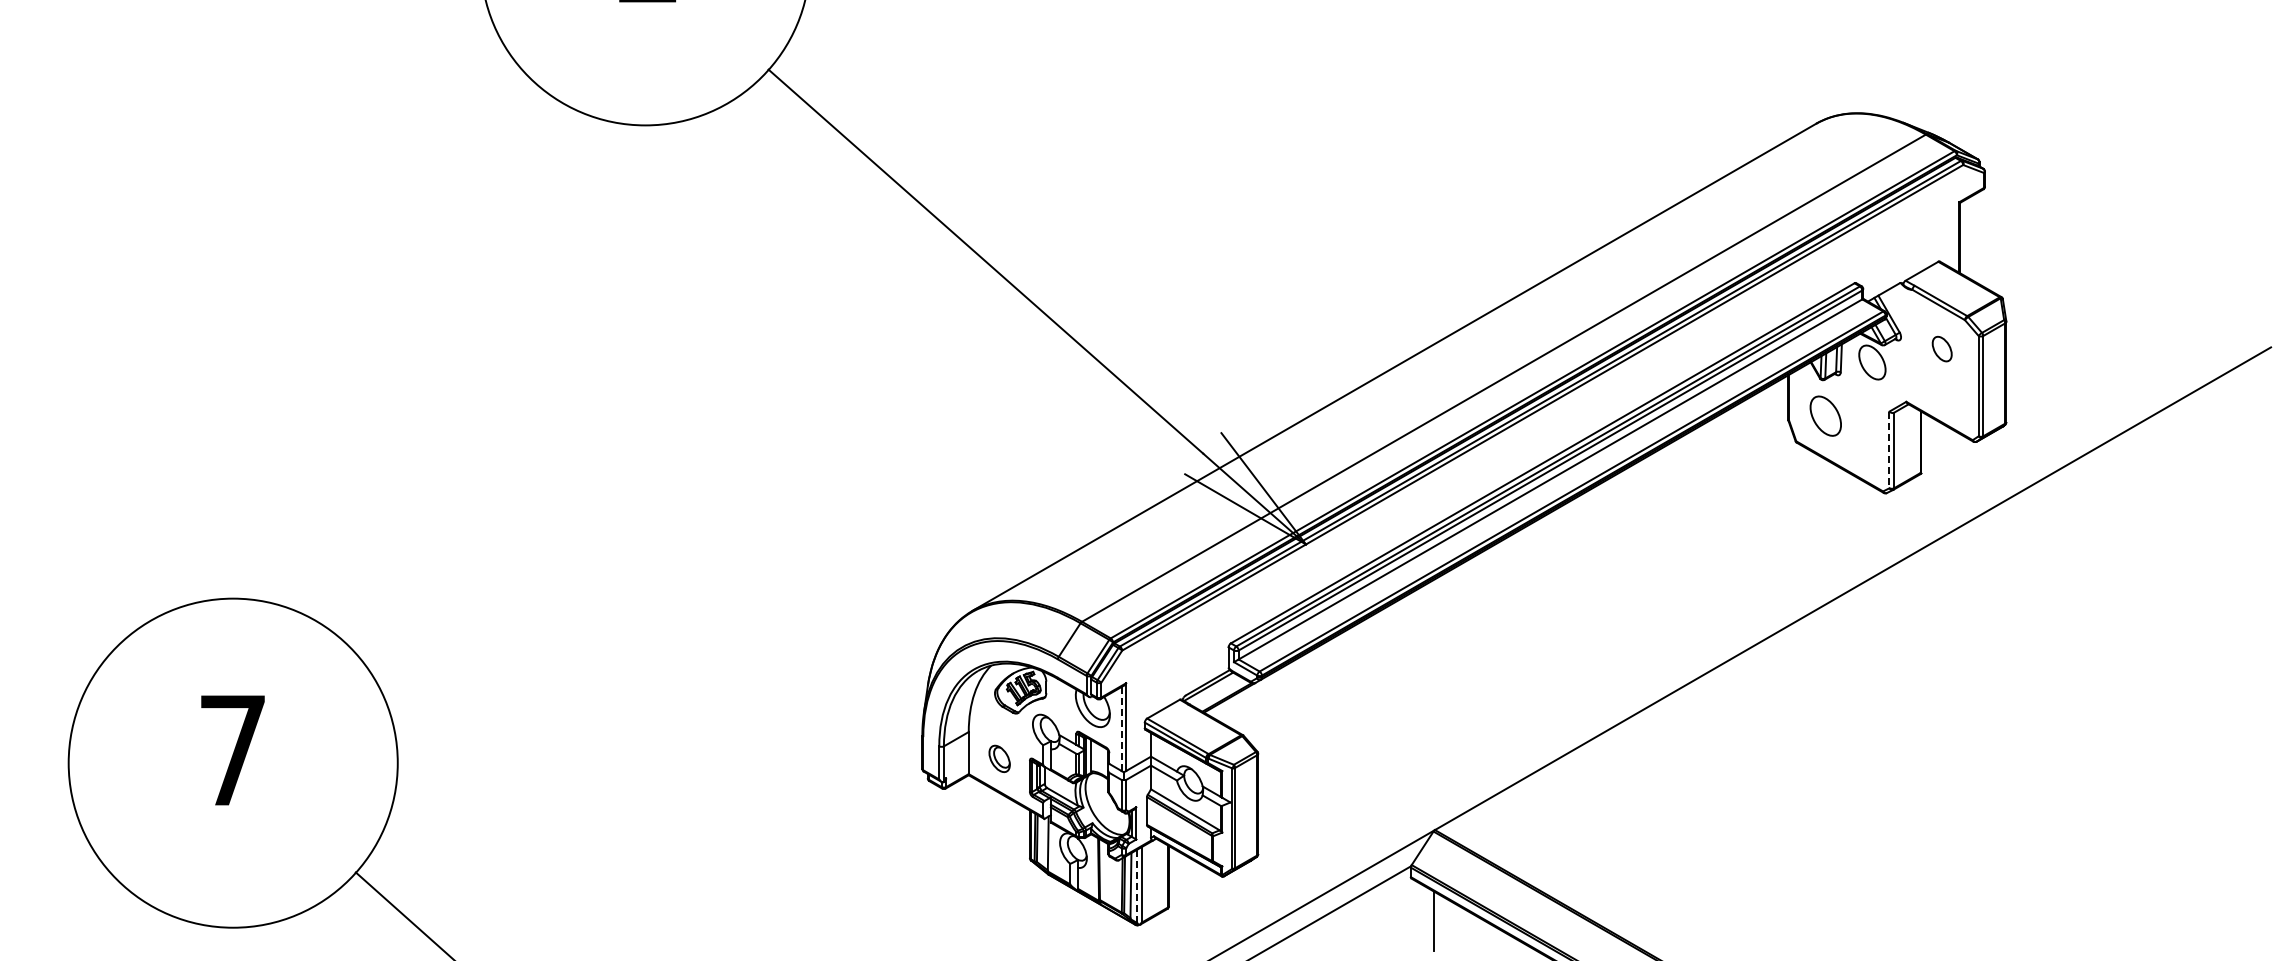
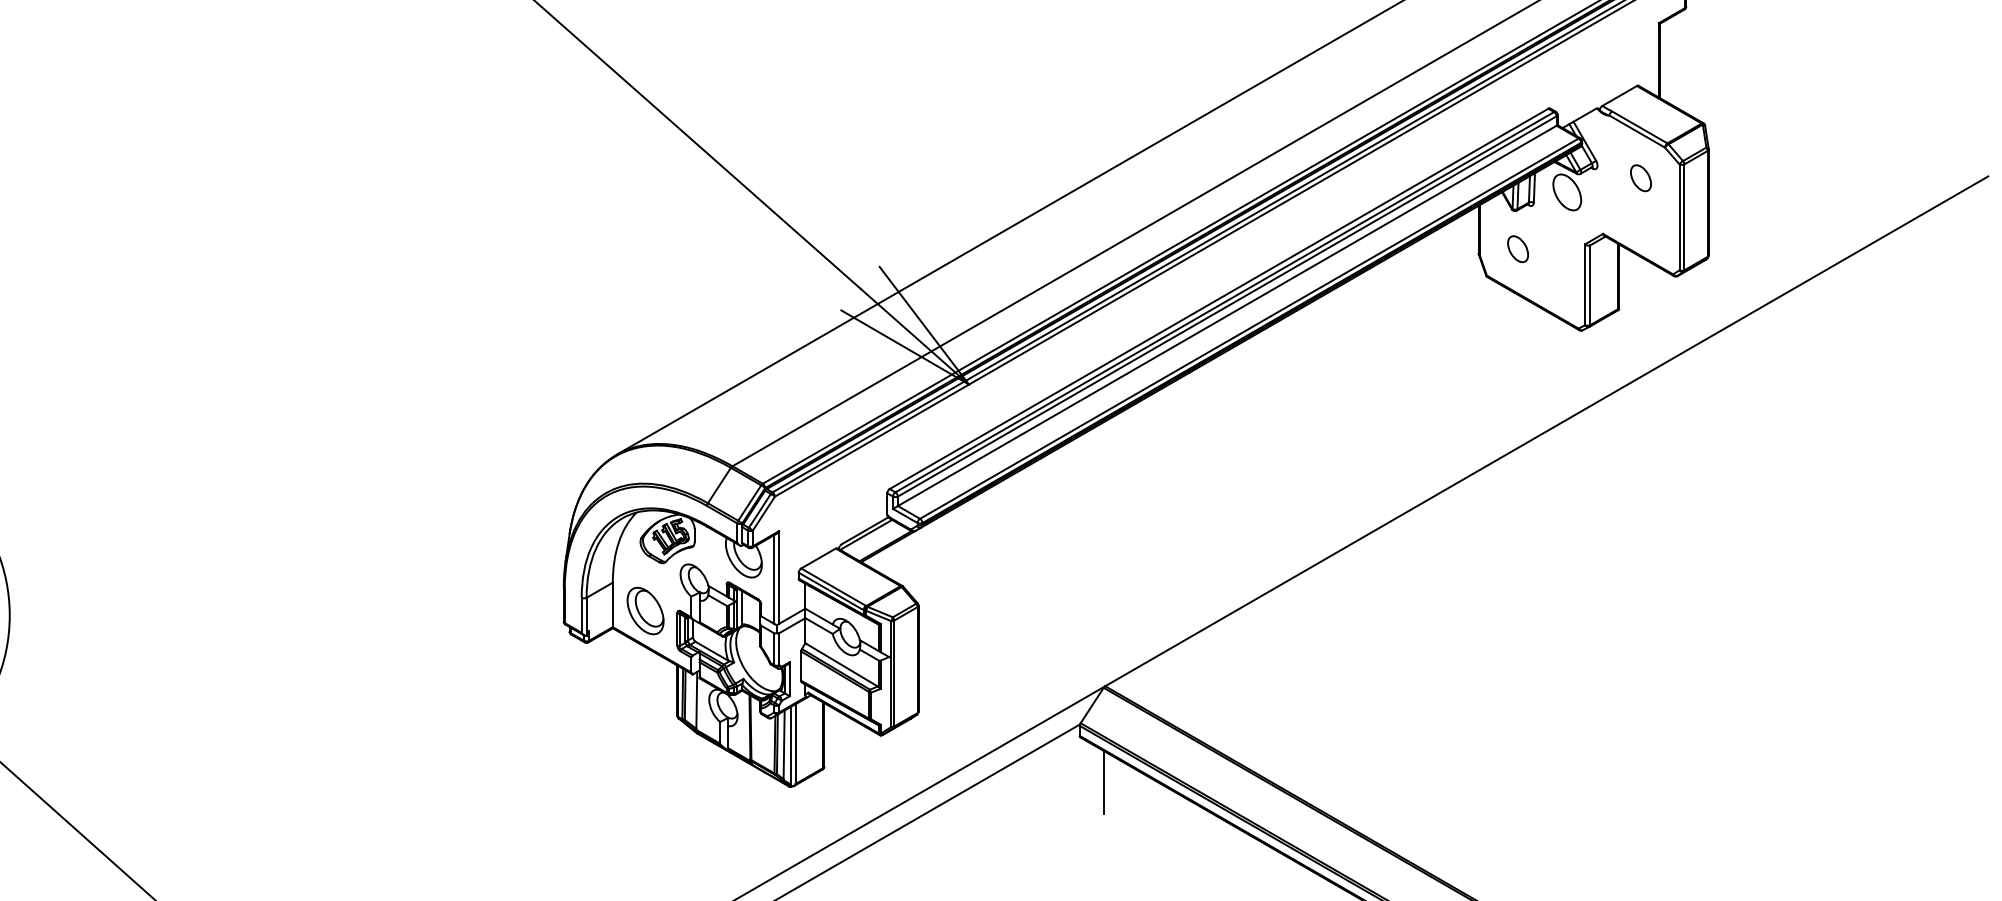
part: (1825, 416) -> (1517, 249), size x0.62
line: (1889, 450) -> (1585, 285), dashed -> solid
line: (1121, 728) -> (774, 578), dashed -> solid
part: (999, 758) -> (645, 610), size x1.67
line: (1137, 886) -> (791, 745), dashed -> solid

